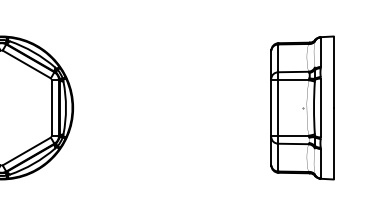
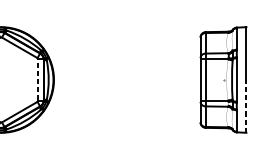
line: (51, 107) -> (37, 79), solid -> dashed
line: (333, 143) -> (246, 106), solid -> dashed

